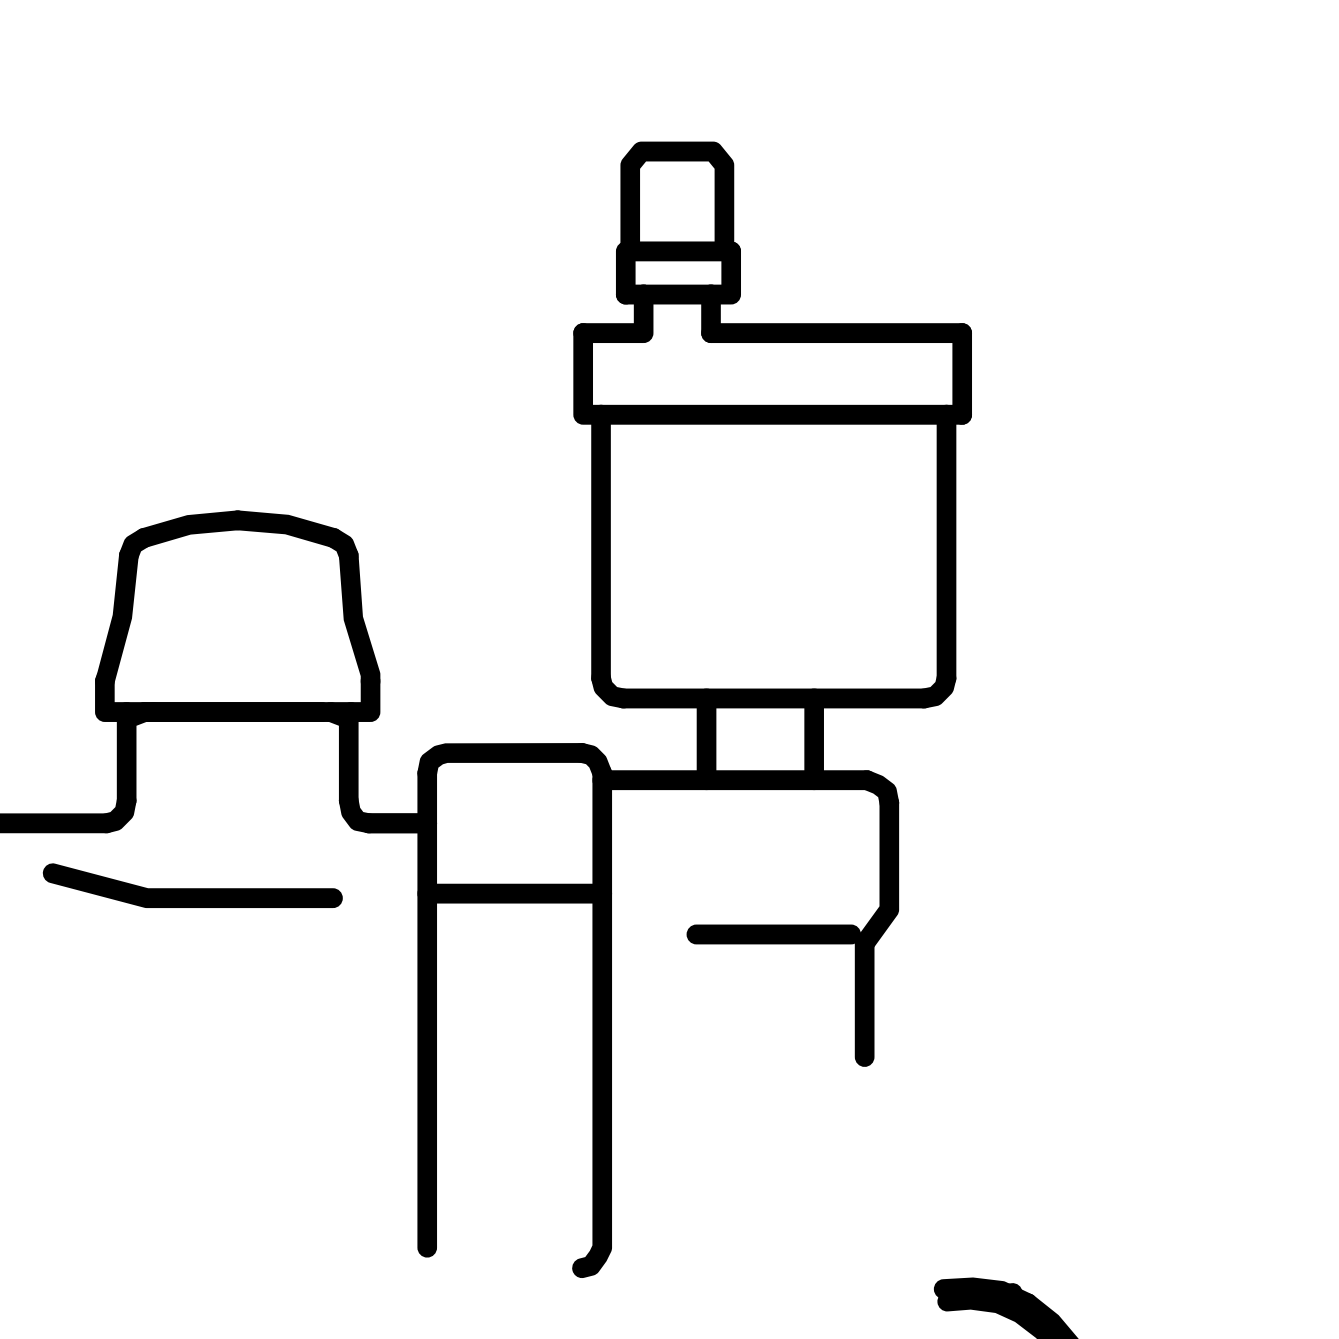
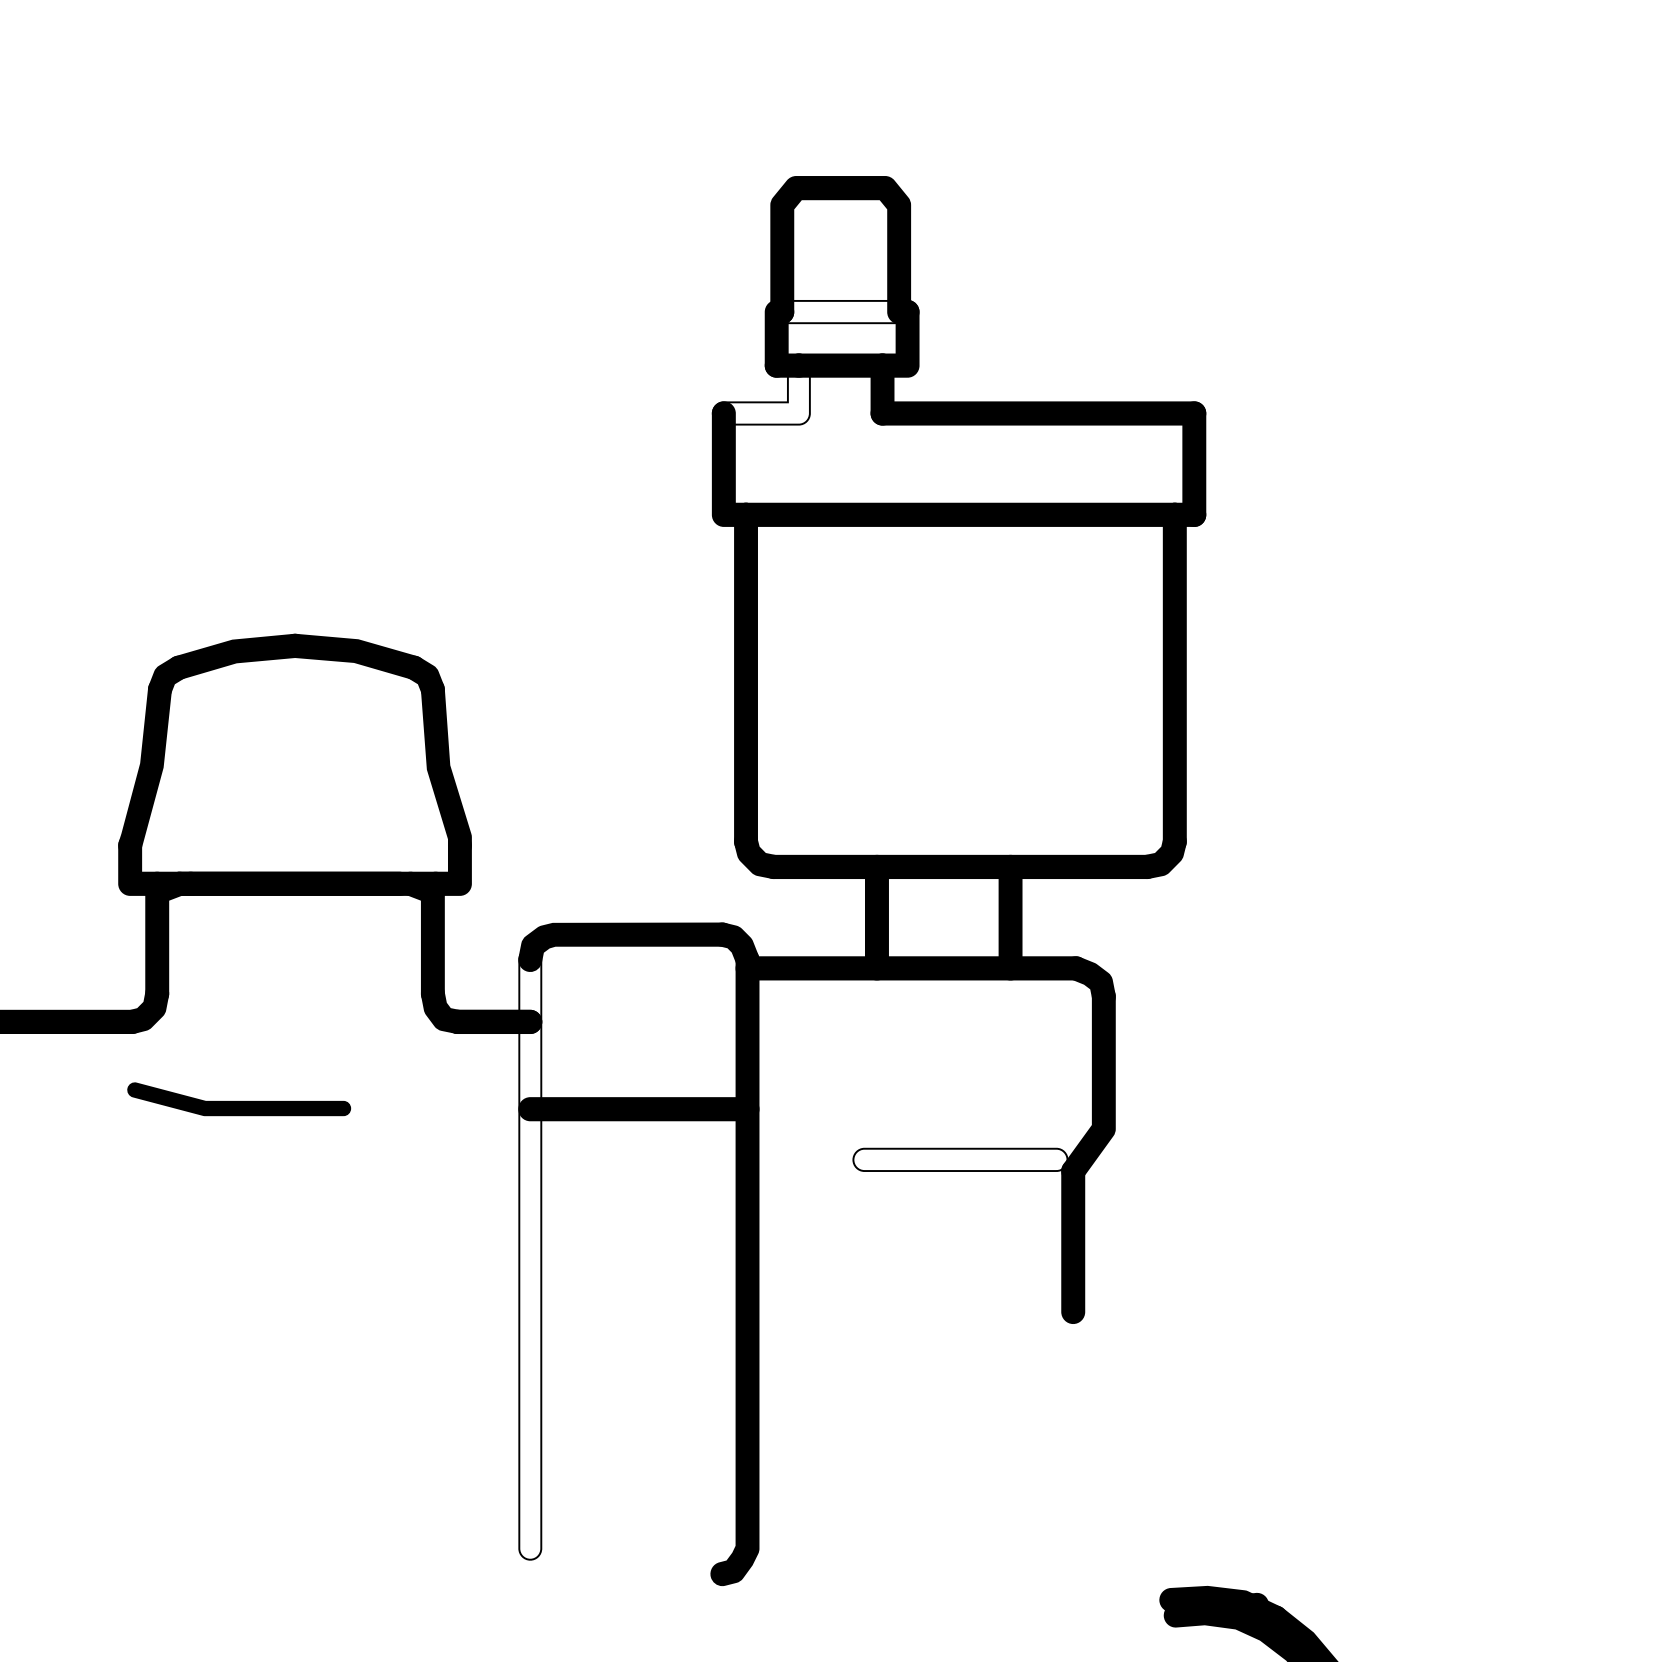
fill: (677, 251) -> (840, 312), removed
fill: (613, 313) -> (761, 389), removed
part: (192, 885) -> (238, 1099), size x0.6
fill: (773, 934) -> (960, 1159), removed
fill: (427, 1010) -> (530, 1254), removed

